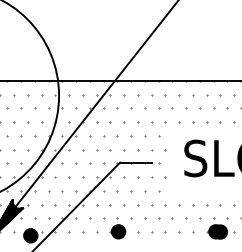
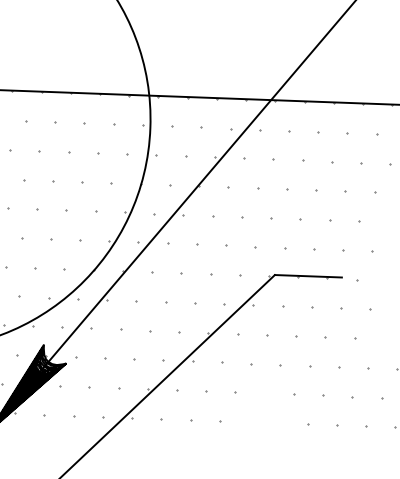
part: (117, 228) -> (264, 414), removed
fill: (30, 235) -> (78, 423), removed

